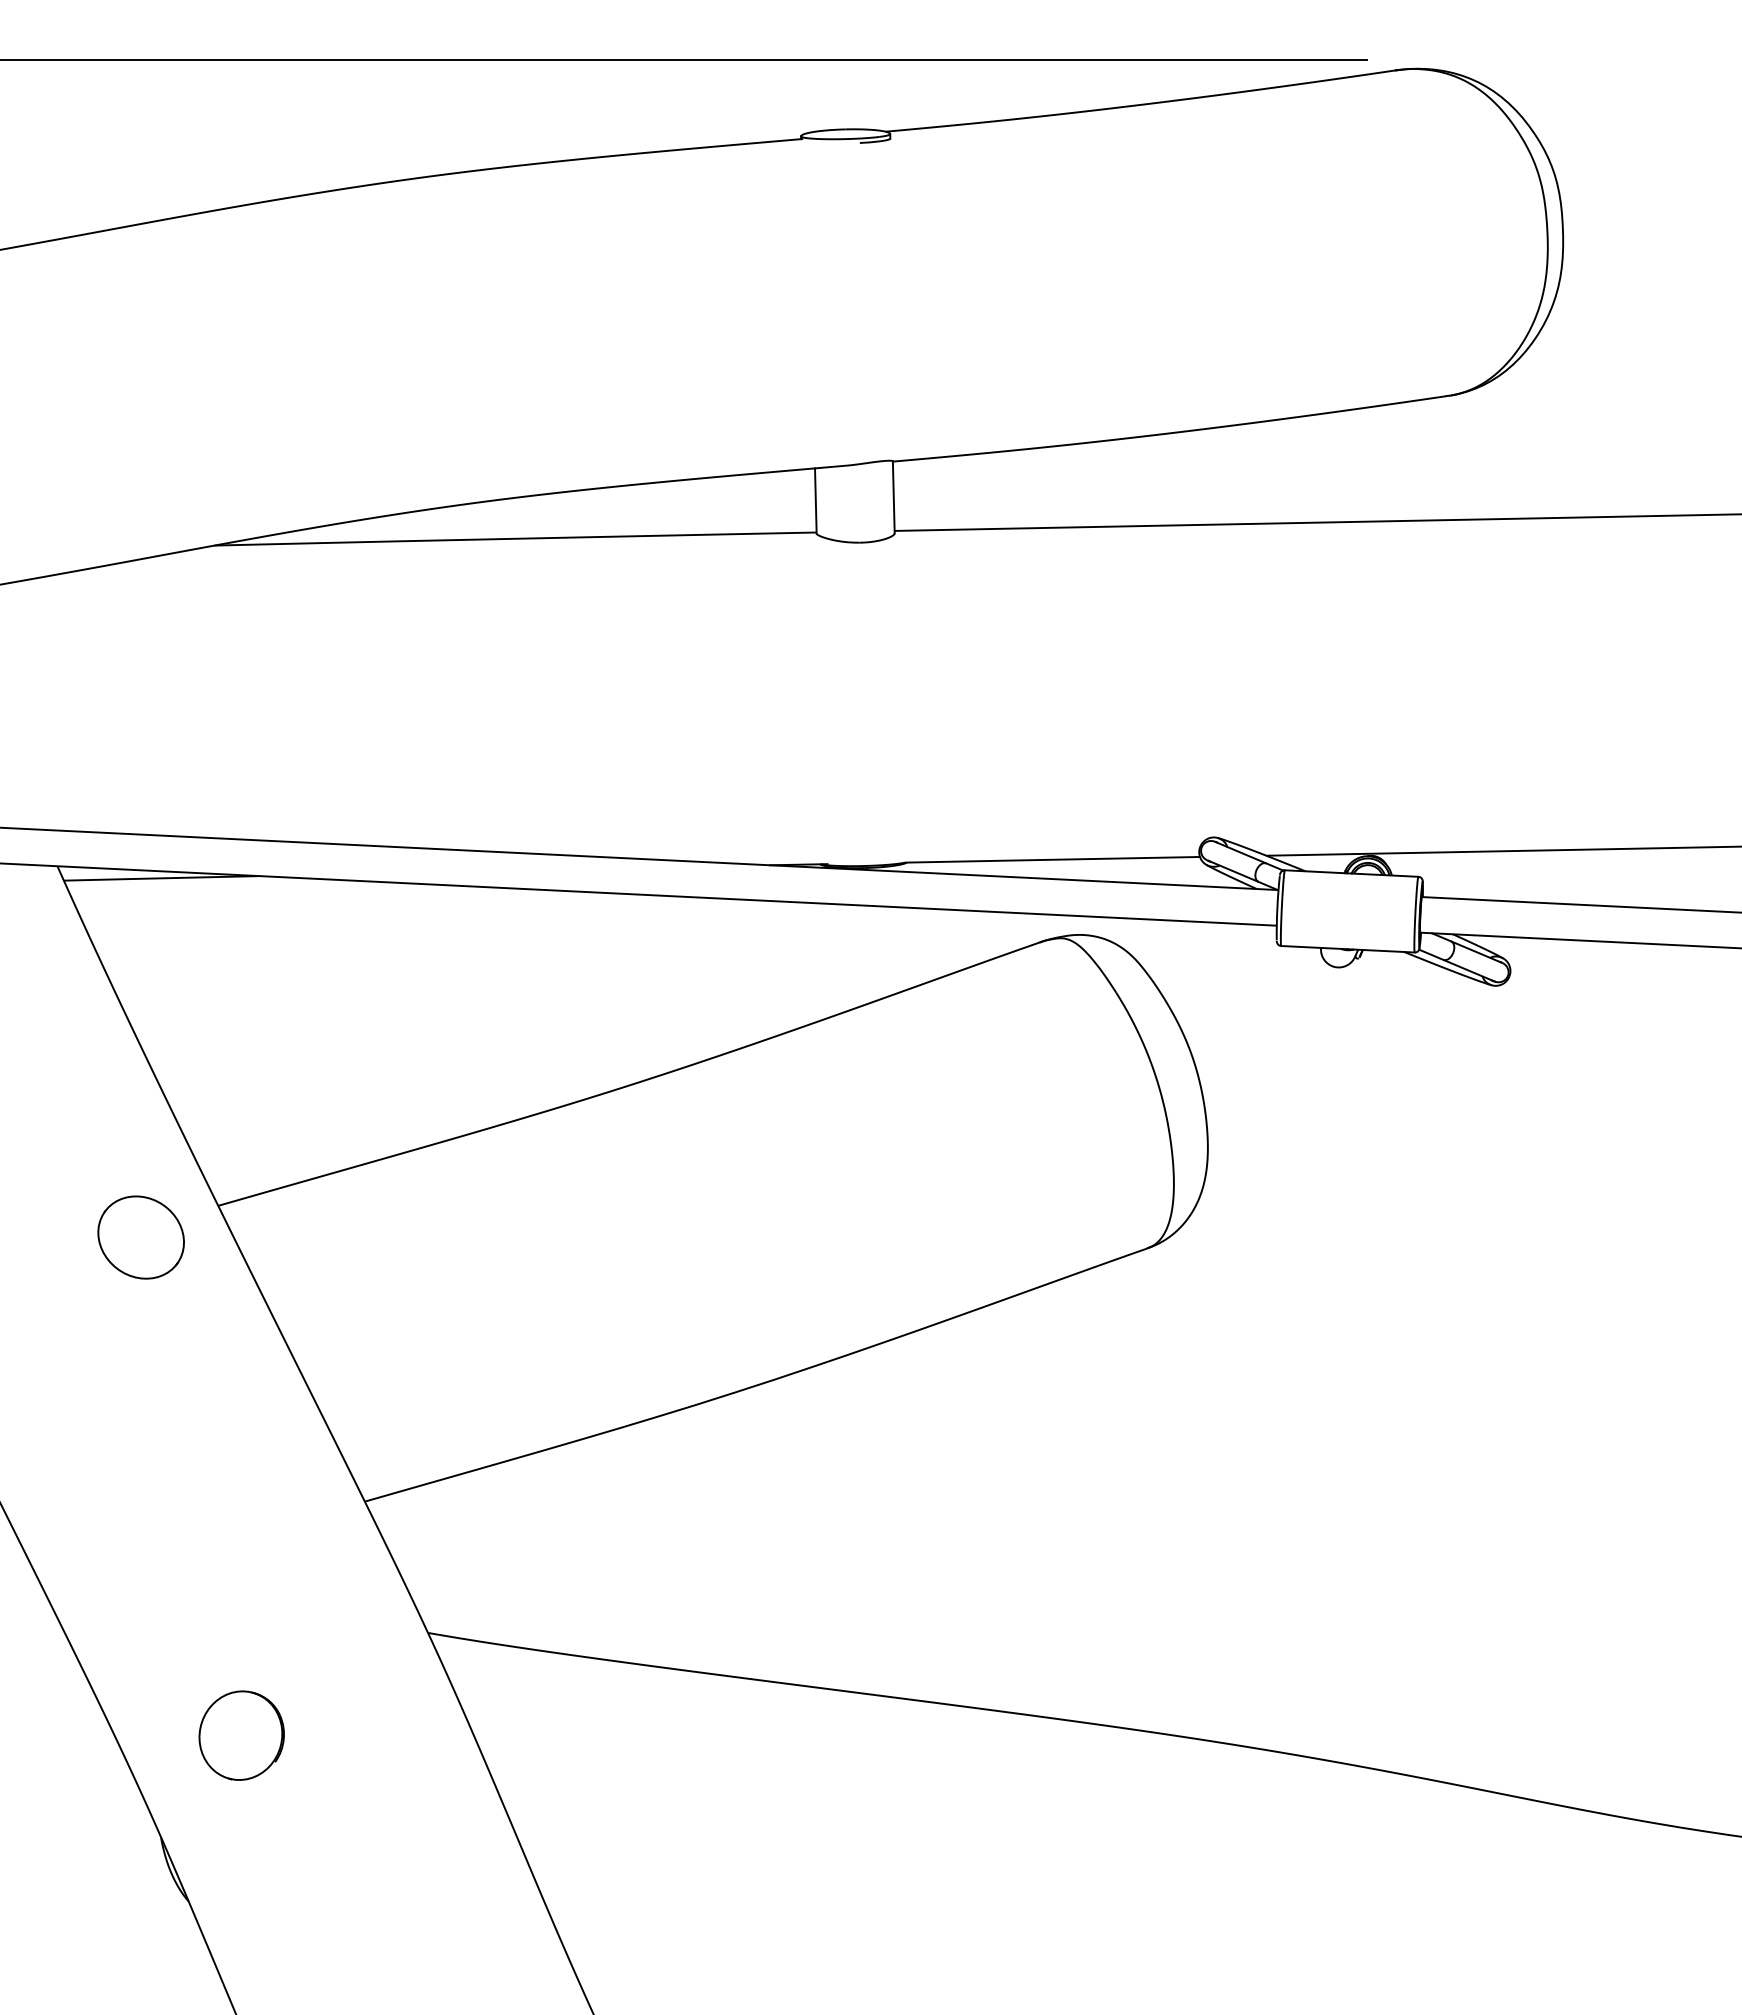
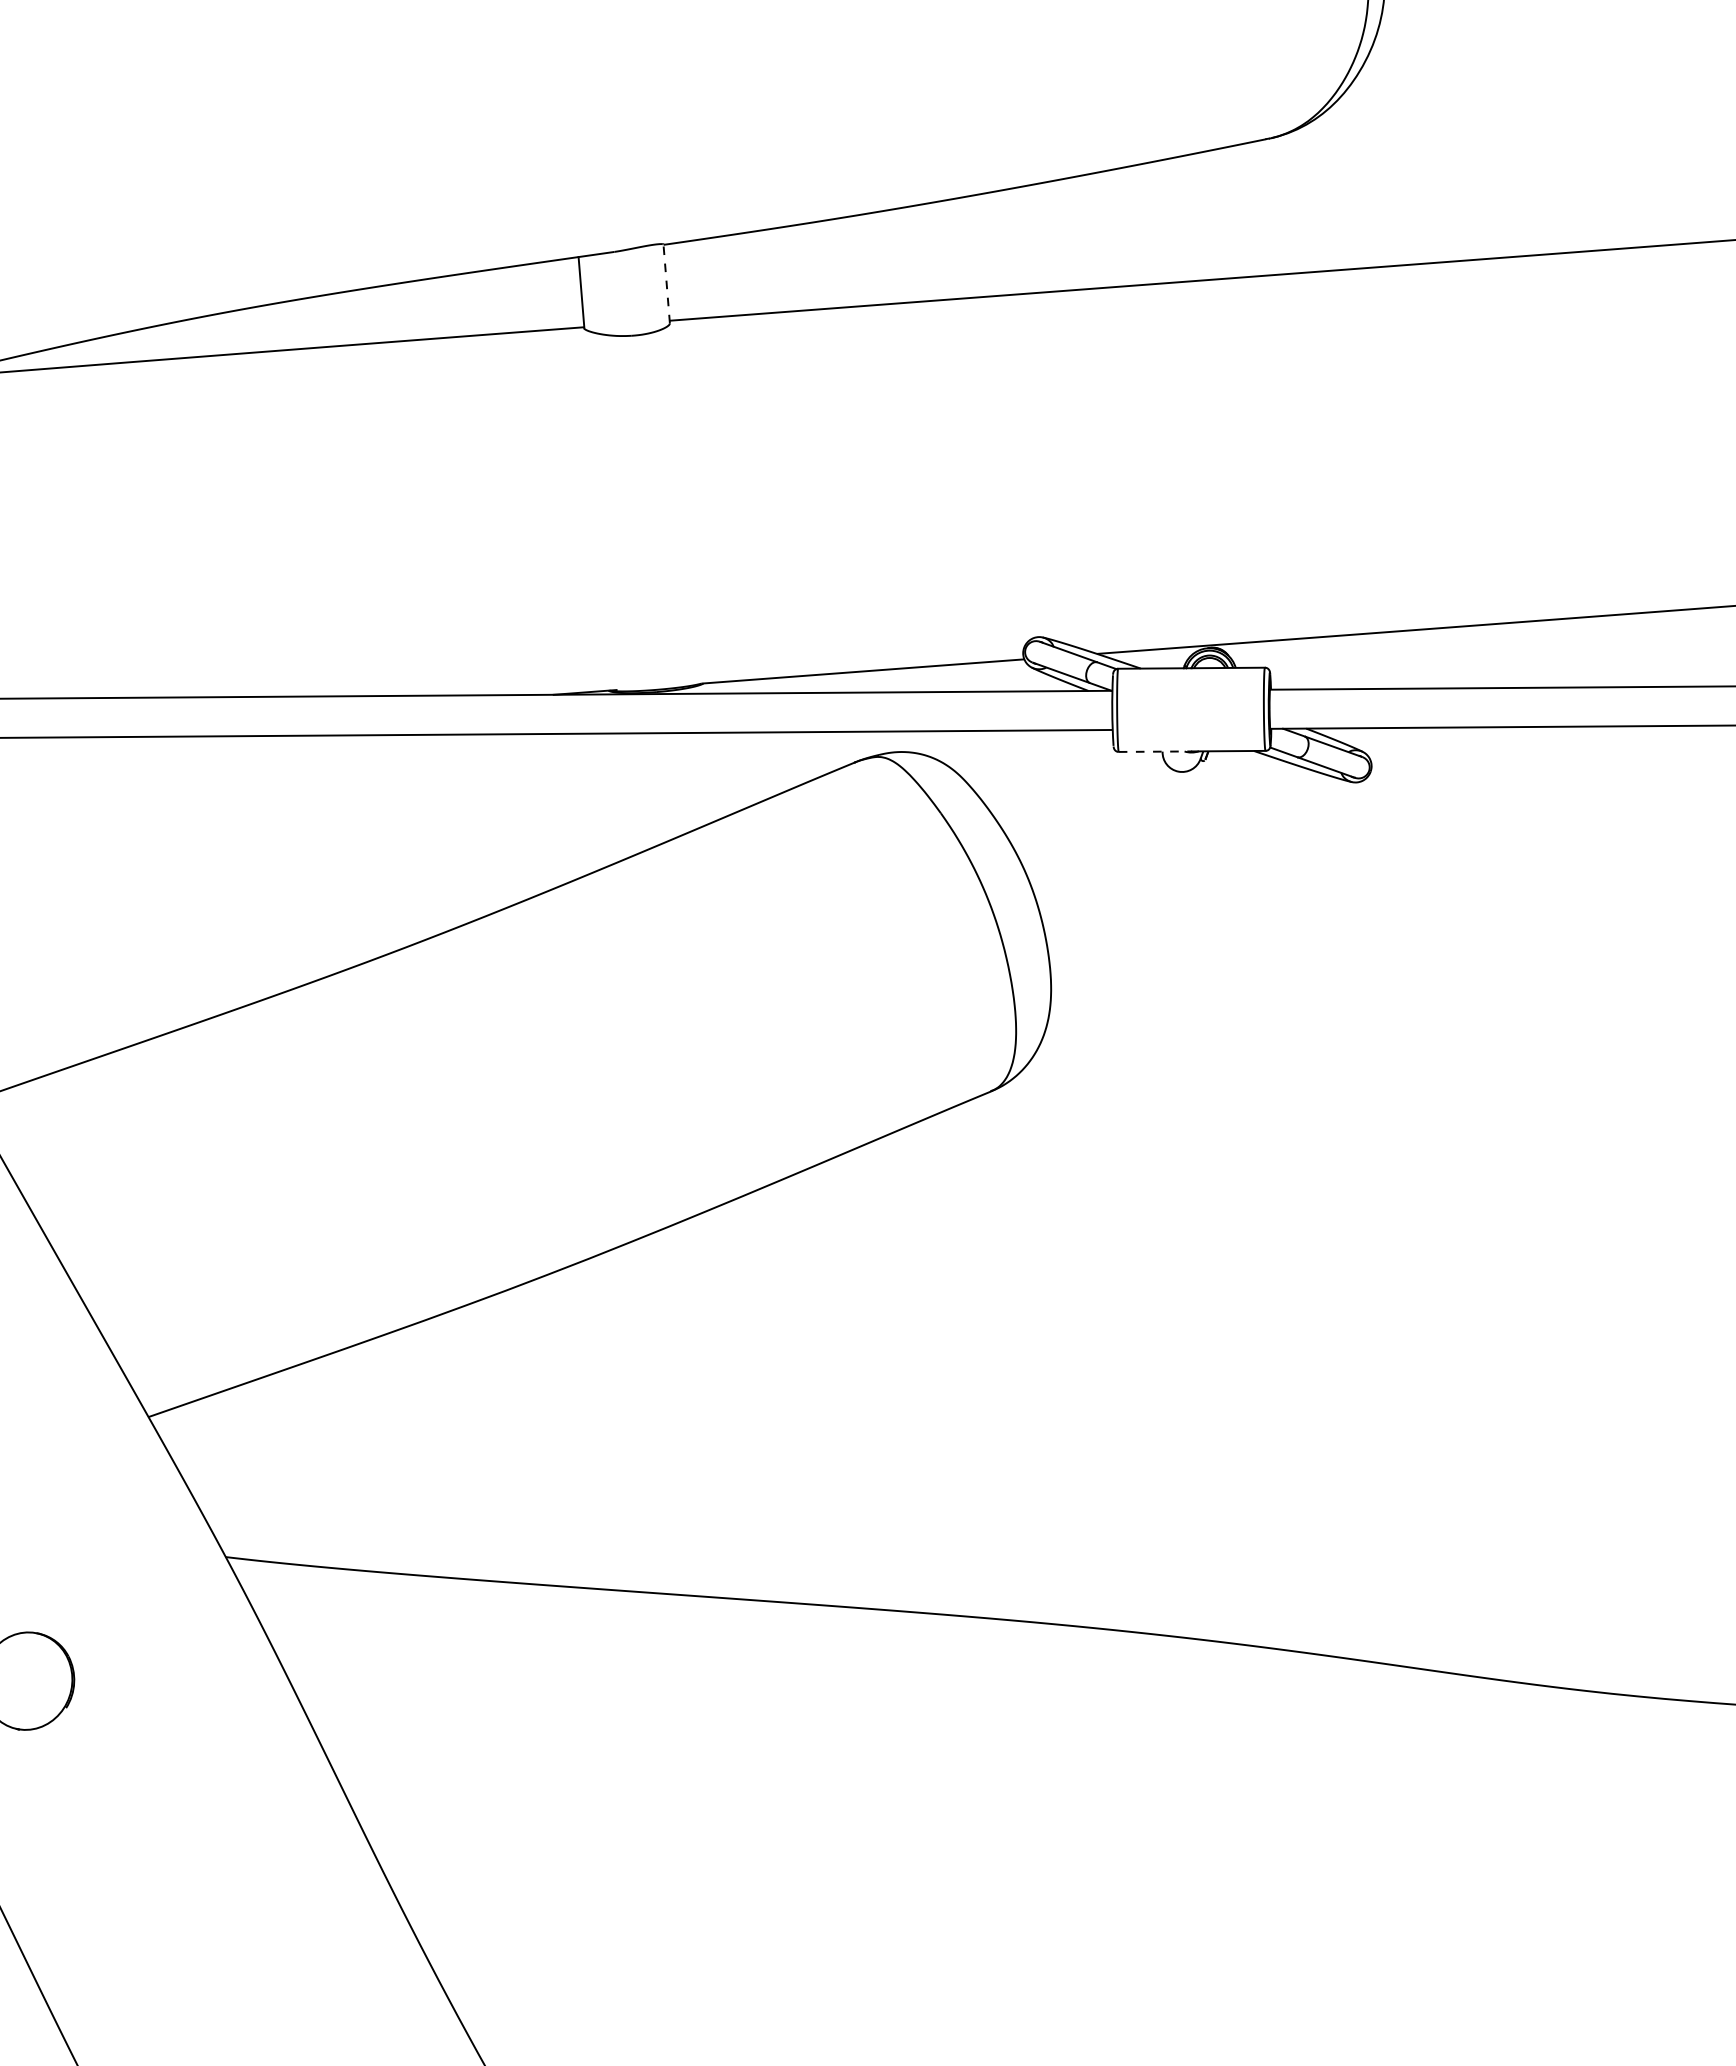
line: (893, 496) -> (666, 283), solid -> dashed
line: (1315, 947) -> (1156, 751), solid -> dashed

